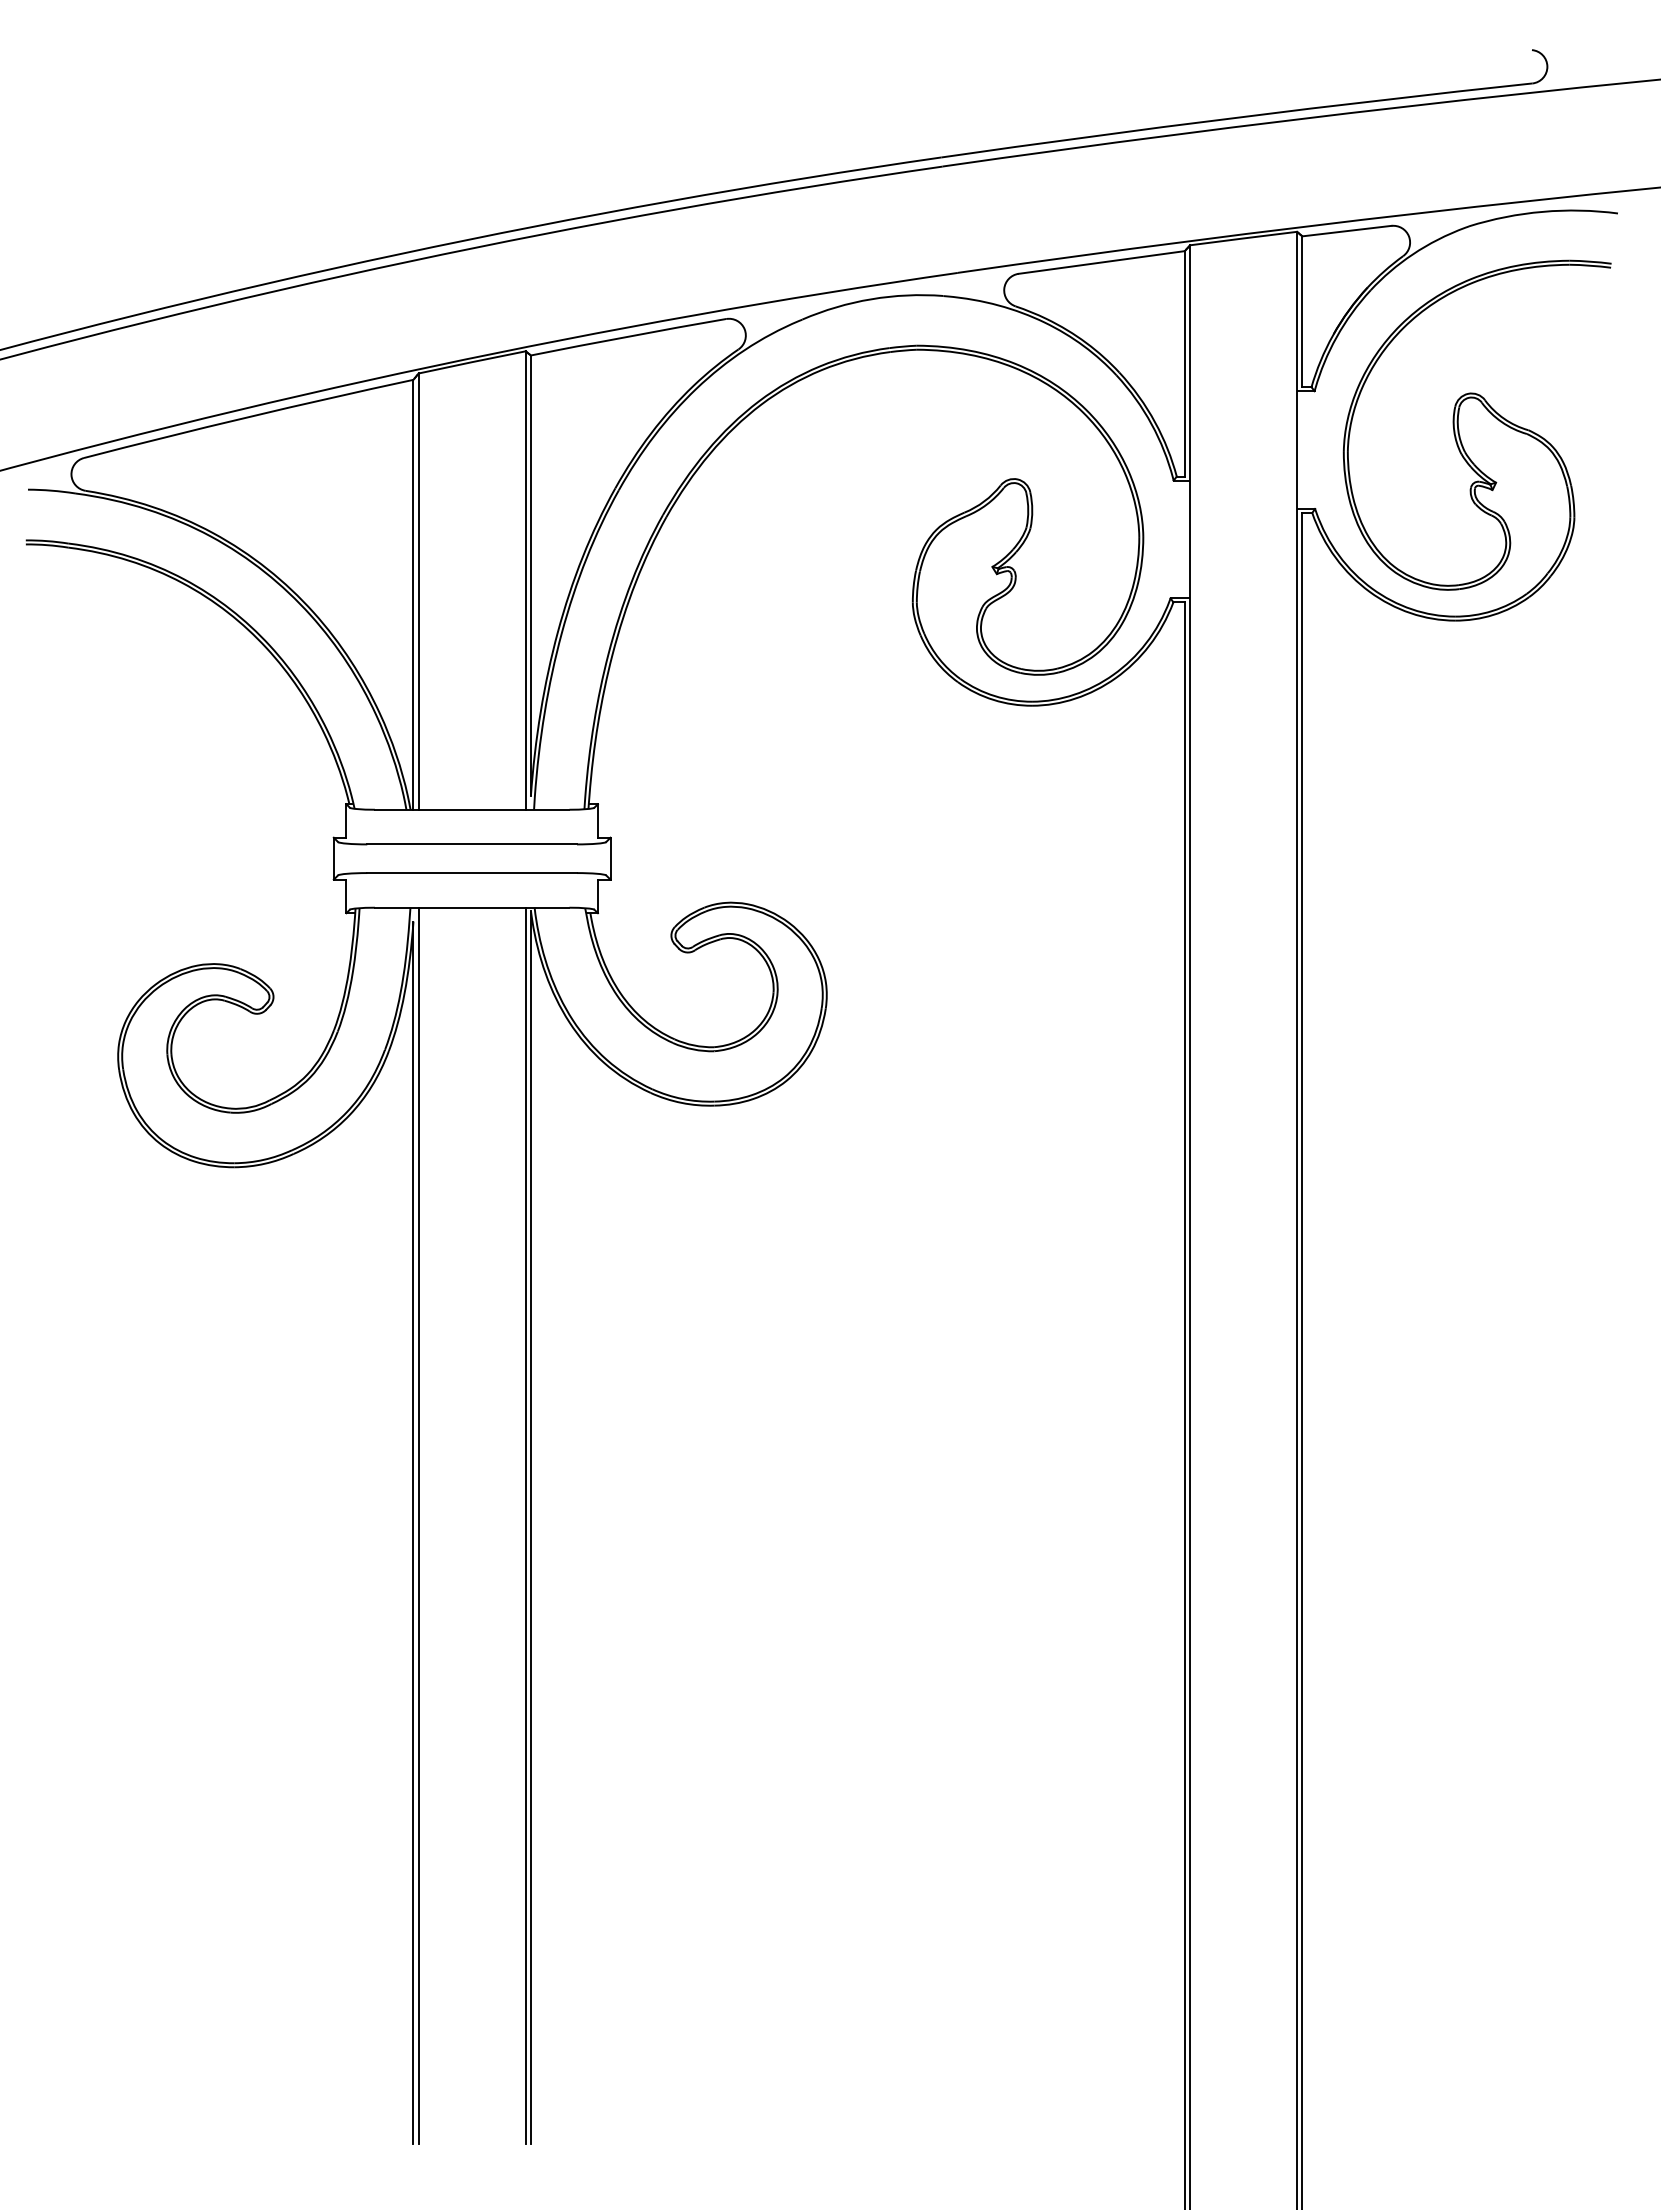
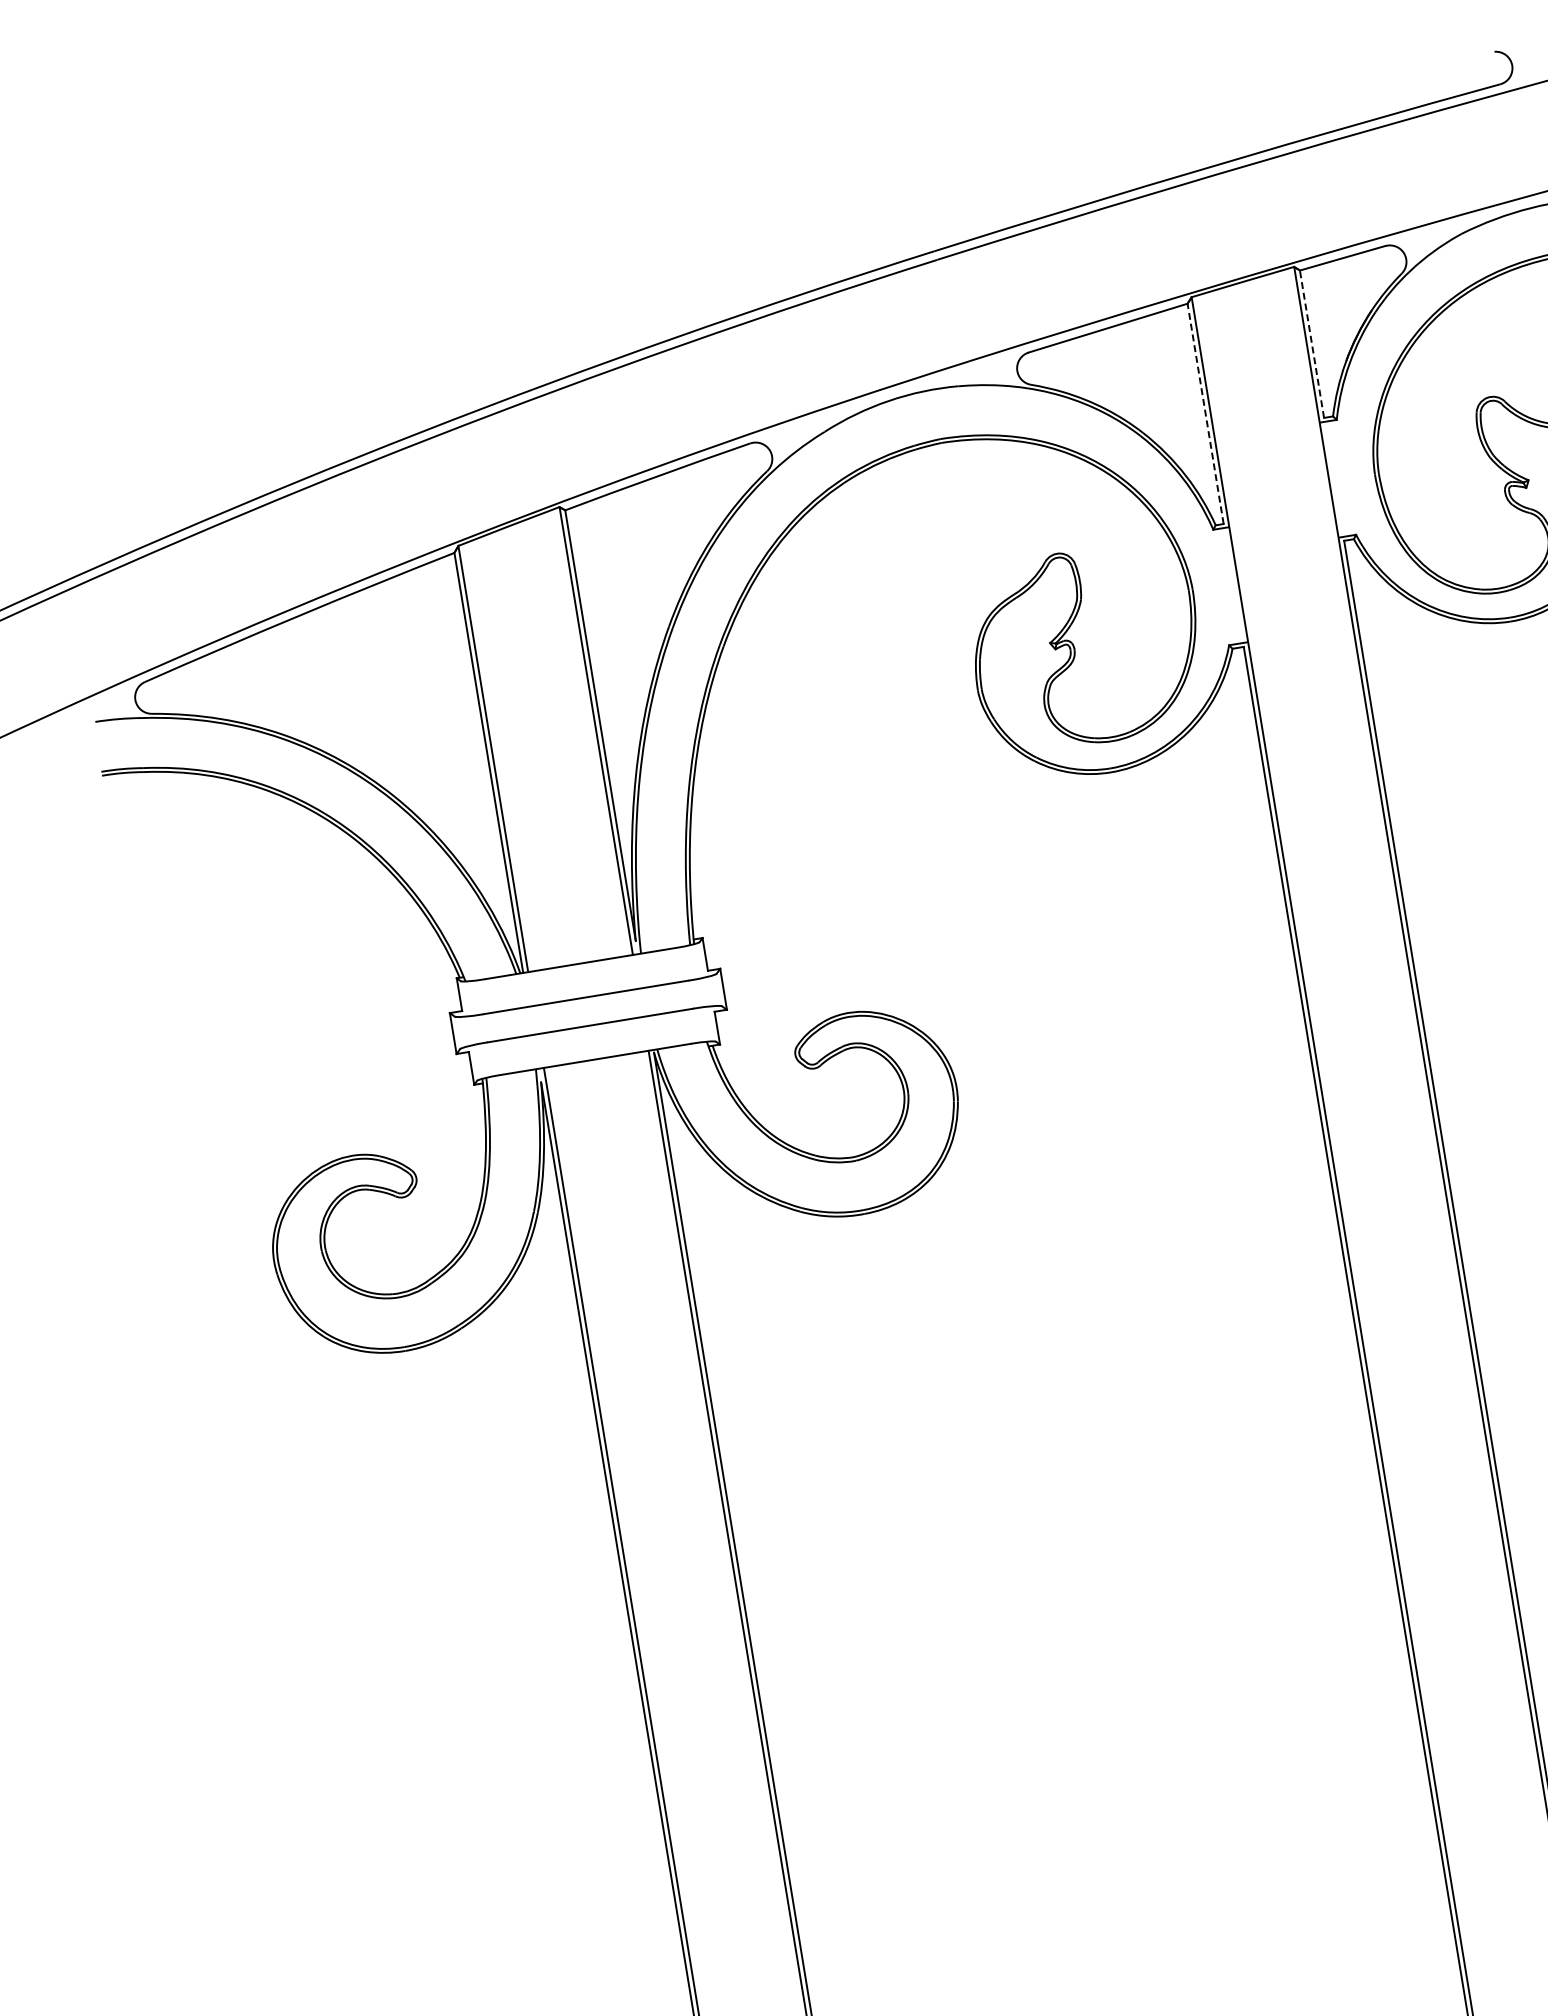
line: (1302, 311) -> (1312, 343), solid -> dashed
line: (1184, 363) -> (1205, 413), solid -> dashed

